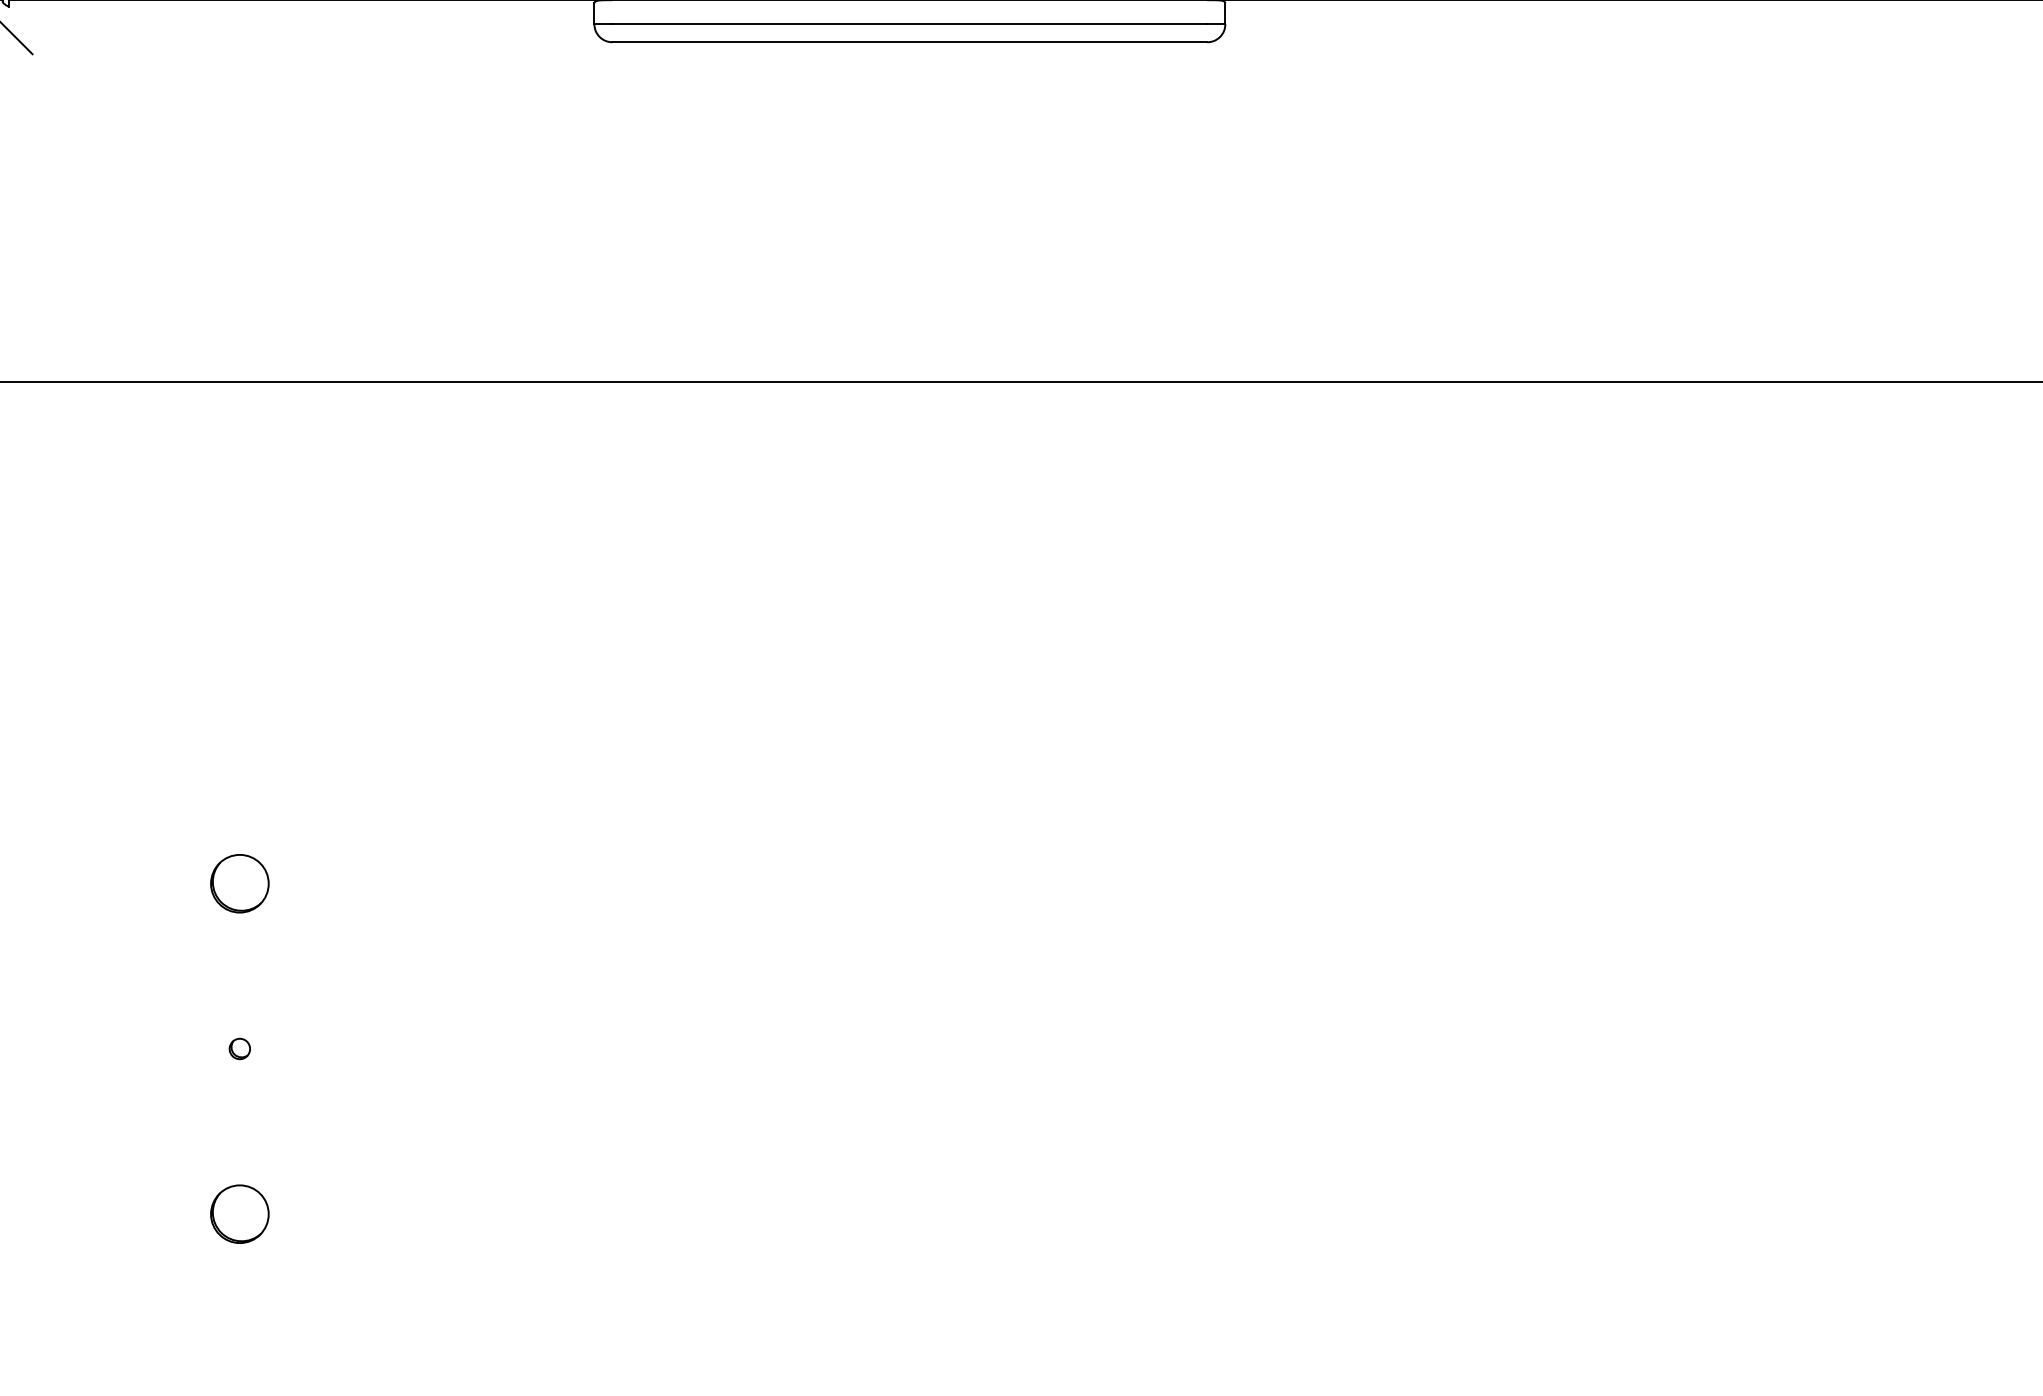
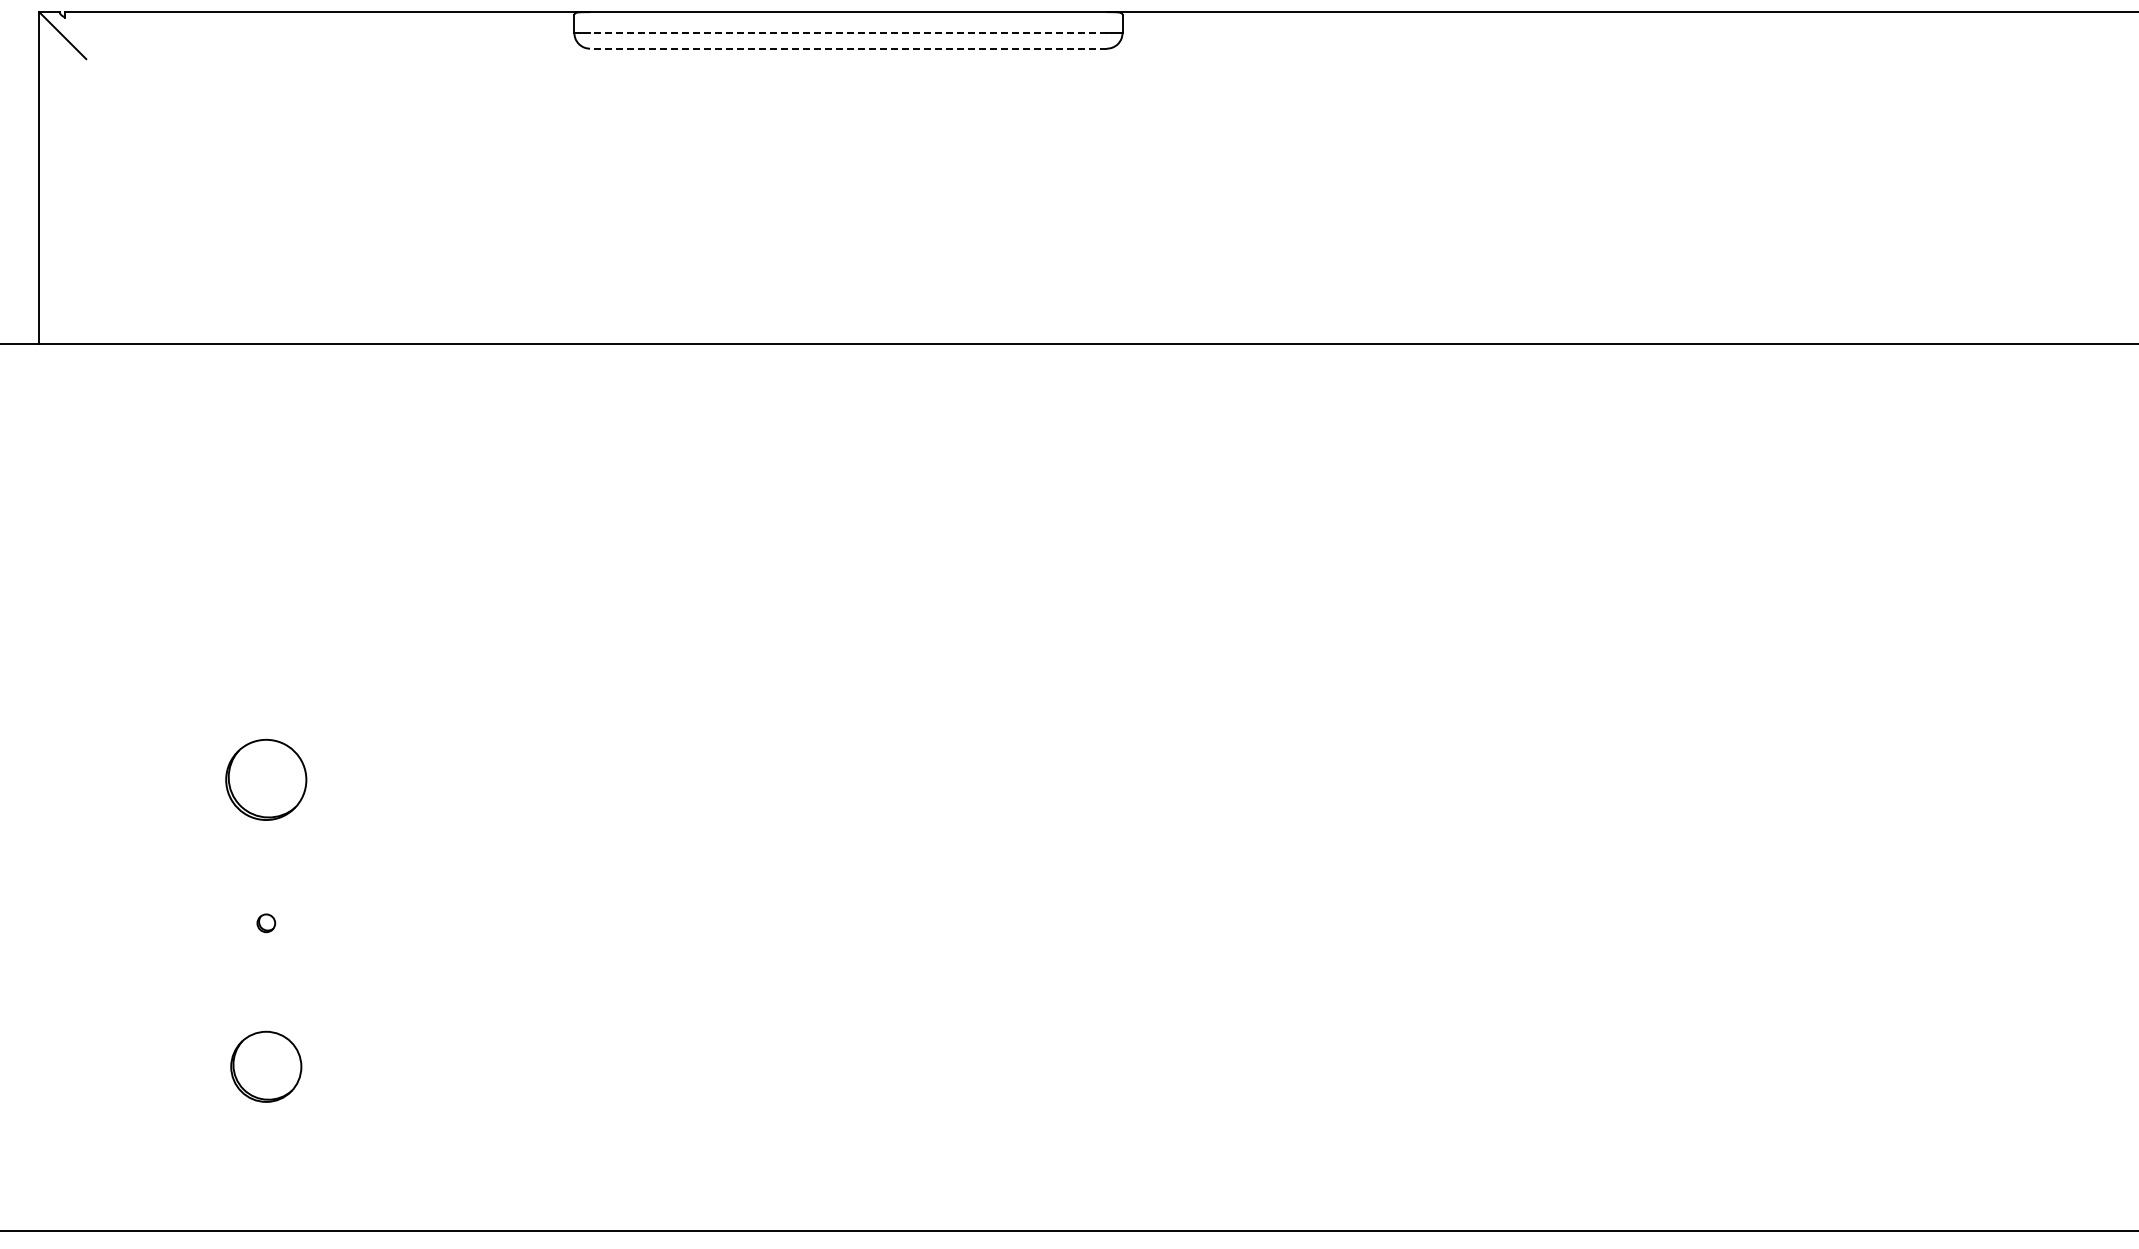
line: (908, 24) -> (847, 33), solid -> dashed
line: (908, 42) -> (847, 48), solid -> dashed
part: (240, 883) -> (266, 779), size x1.6
part: (240, 1213) -> (266, 1066), size x1.4

